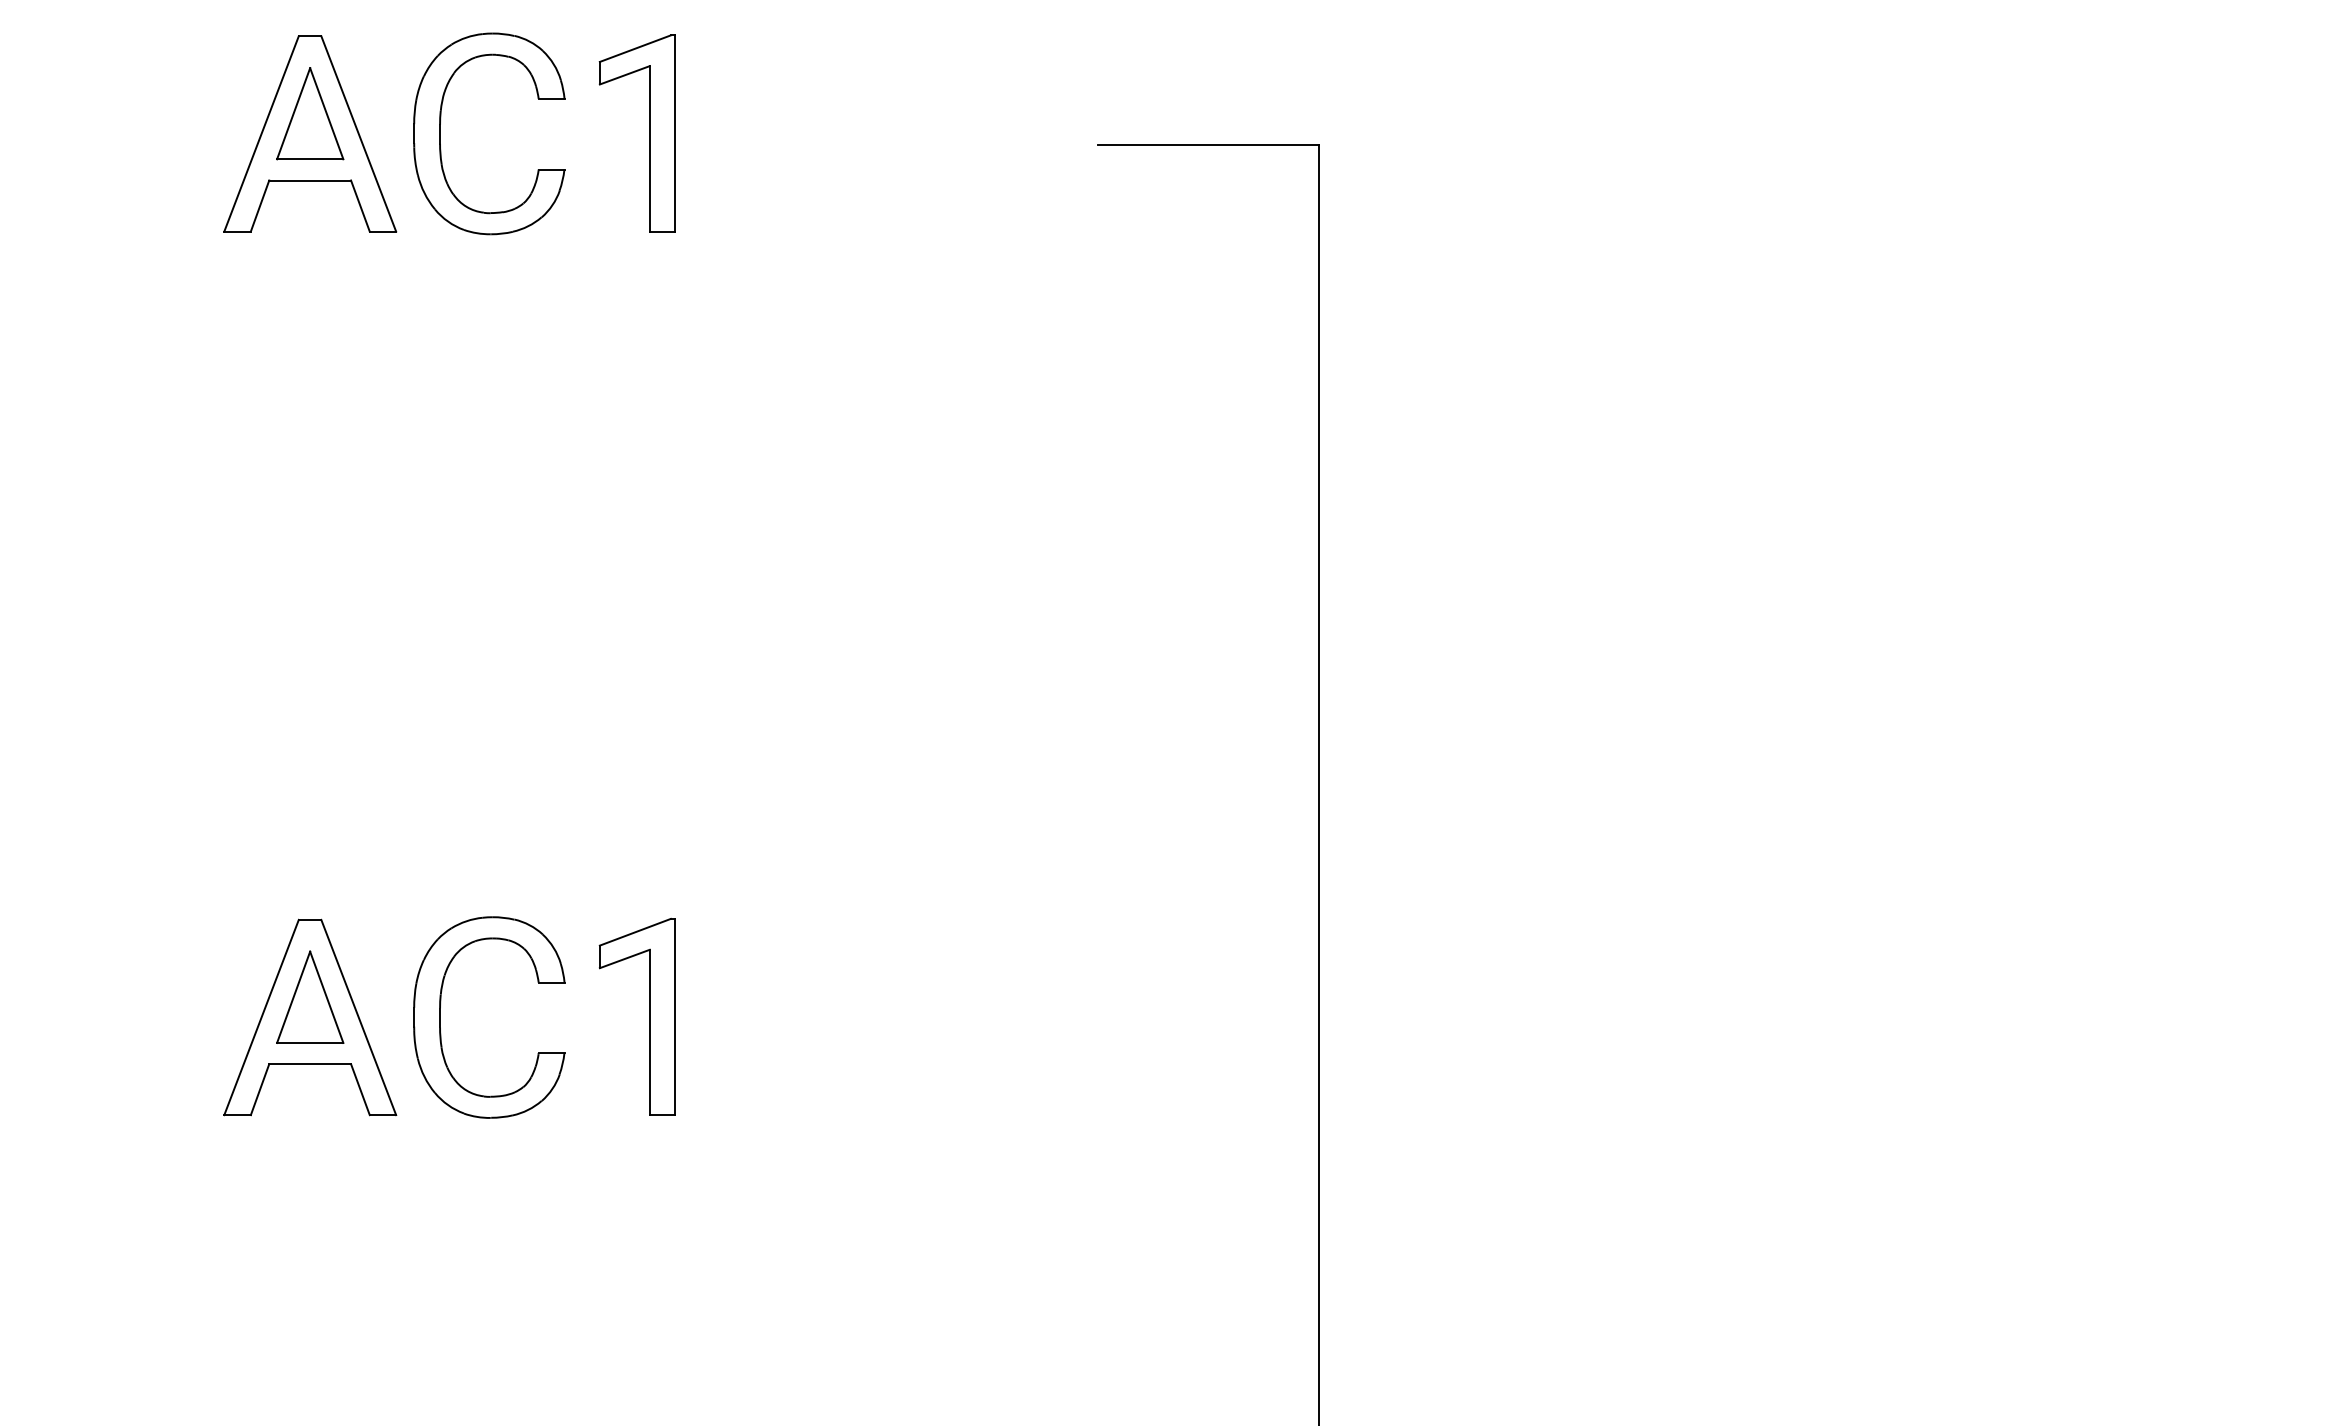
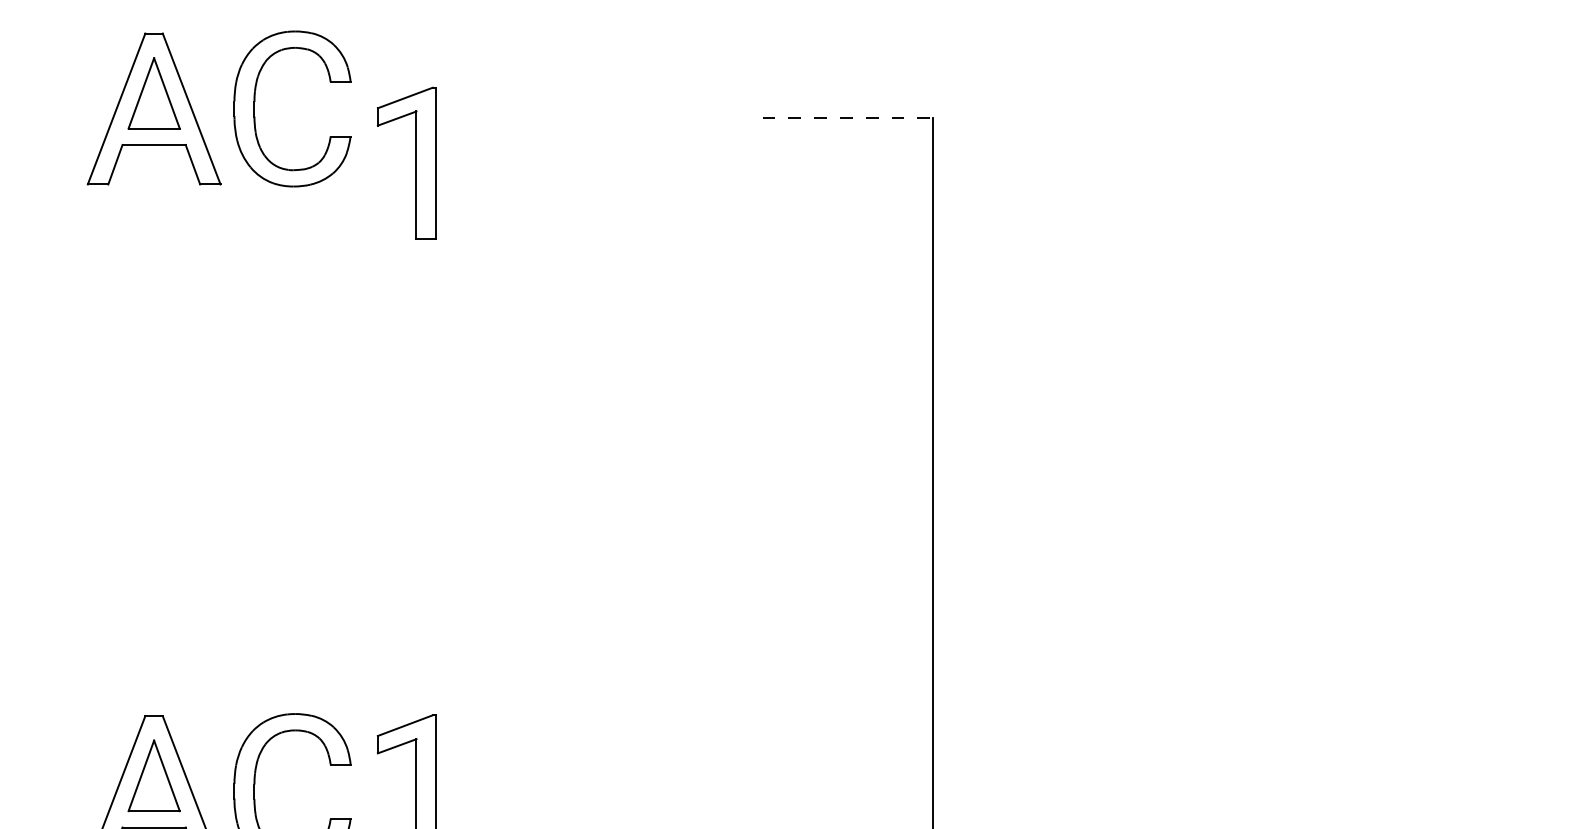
part: (649, 133) -> (416, 163), moved
line: (1208, 144) -> (848, 117), solid -> dashed

